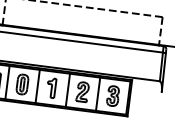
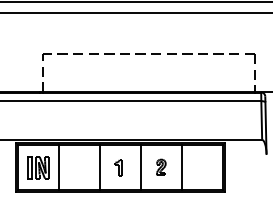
part: (22, 84) -> (79, 167), removed
part: (51, 88) -> (118, 167), size x0.6
part: (82, 92) -> (161, 167), size x0.6
part: (113, 95) -> (202, 167), removed

